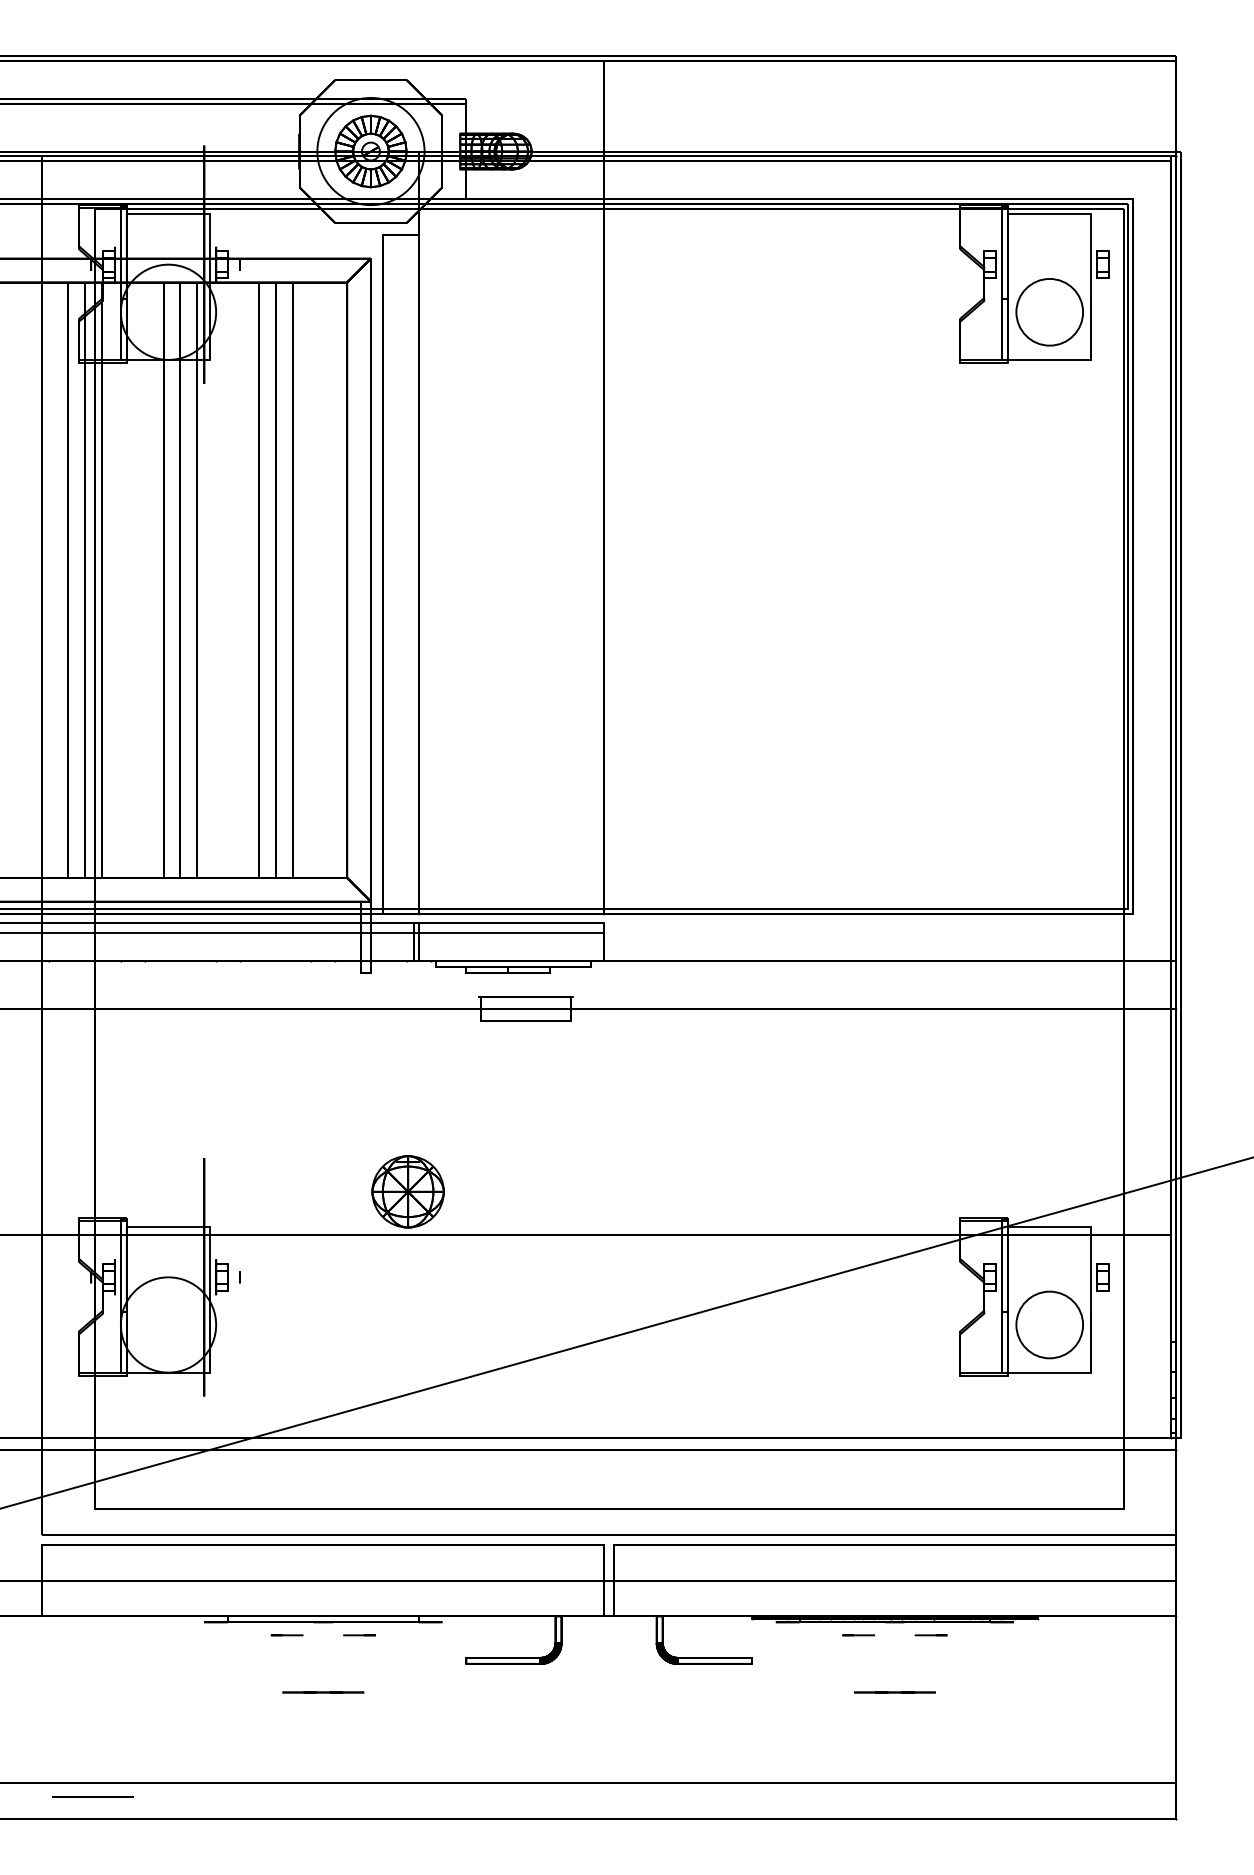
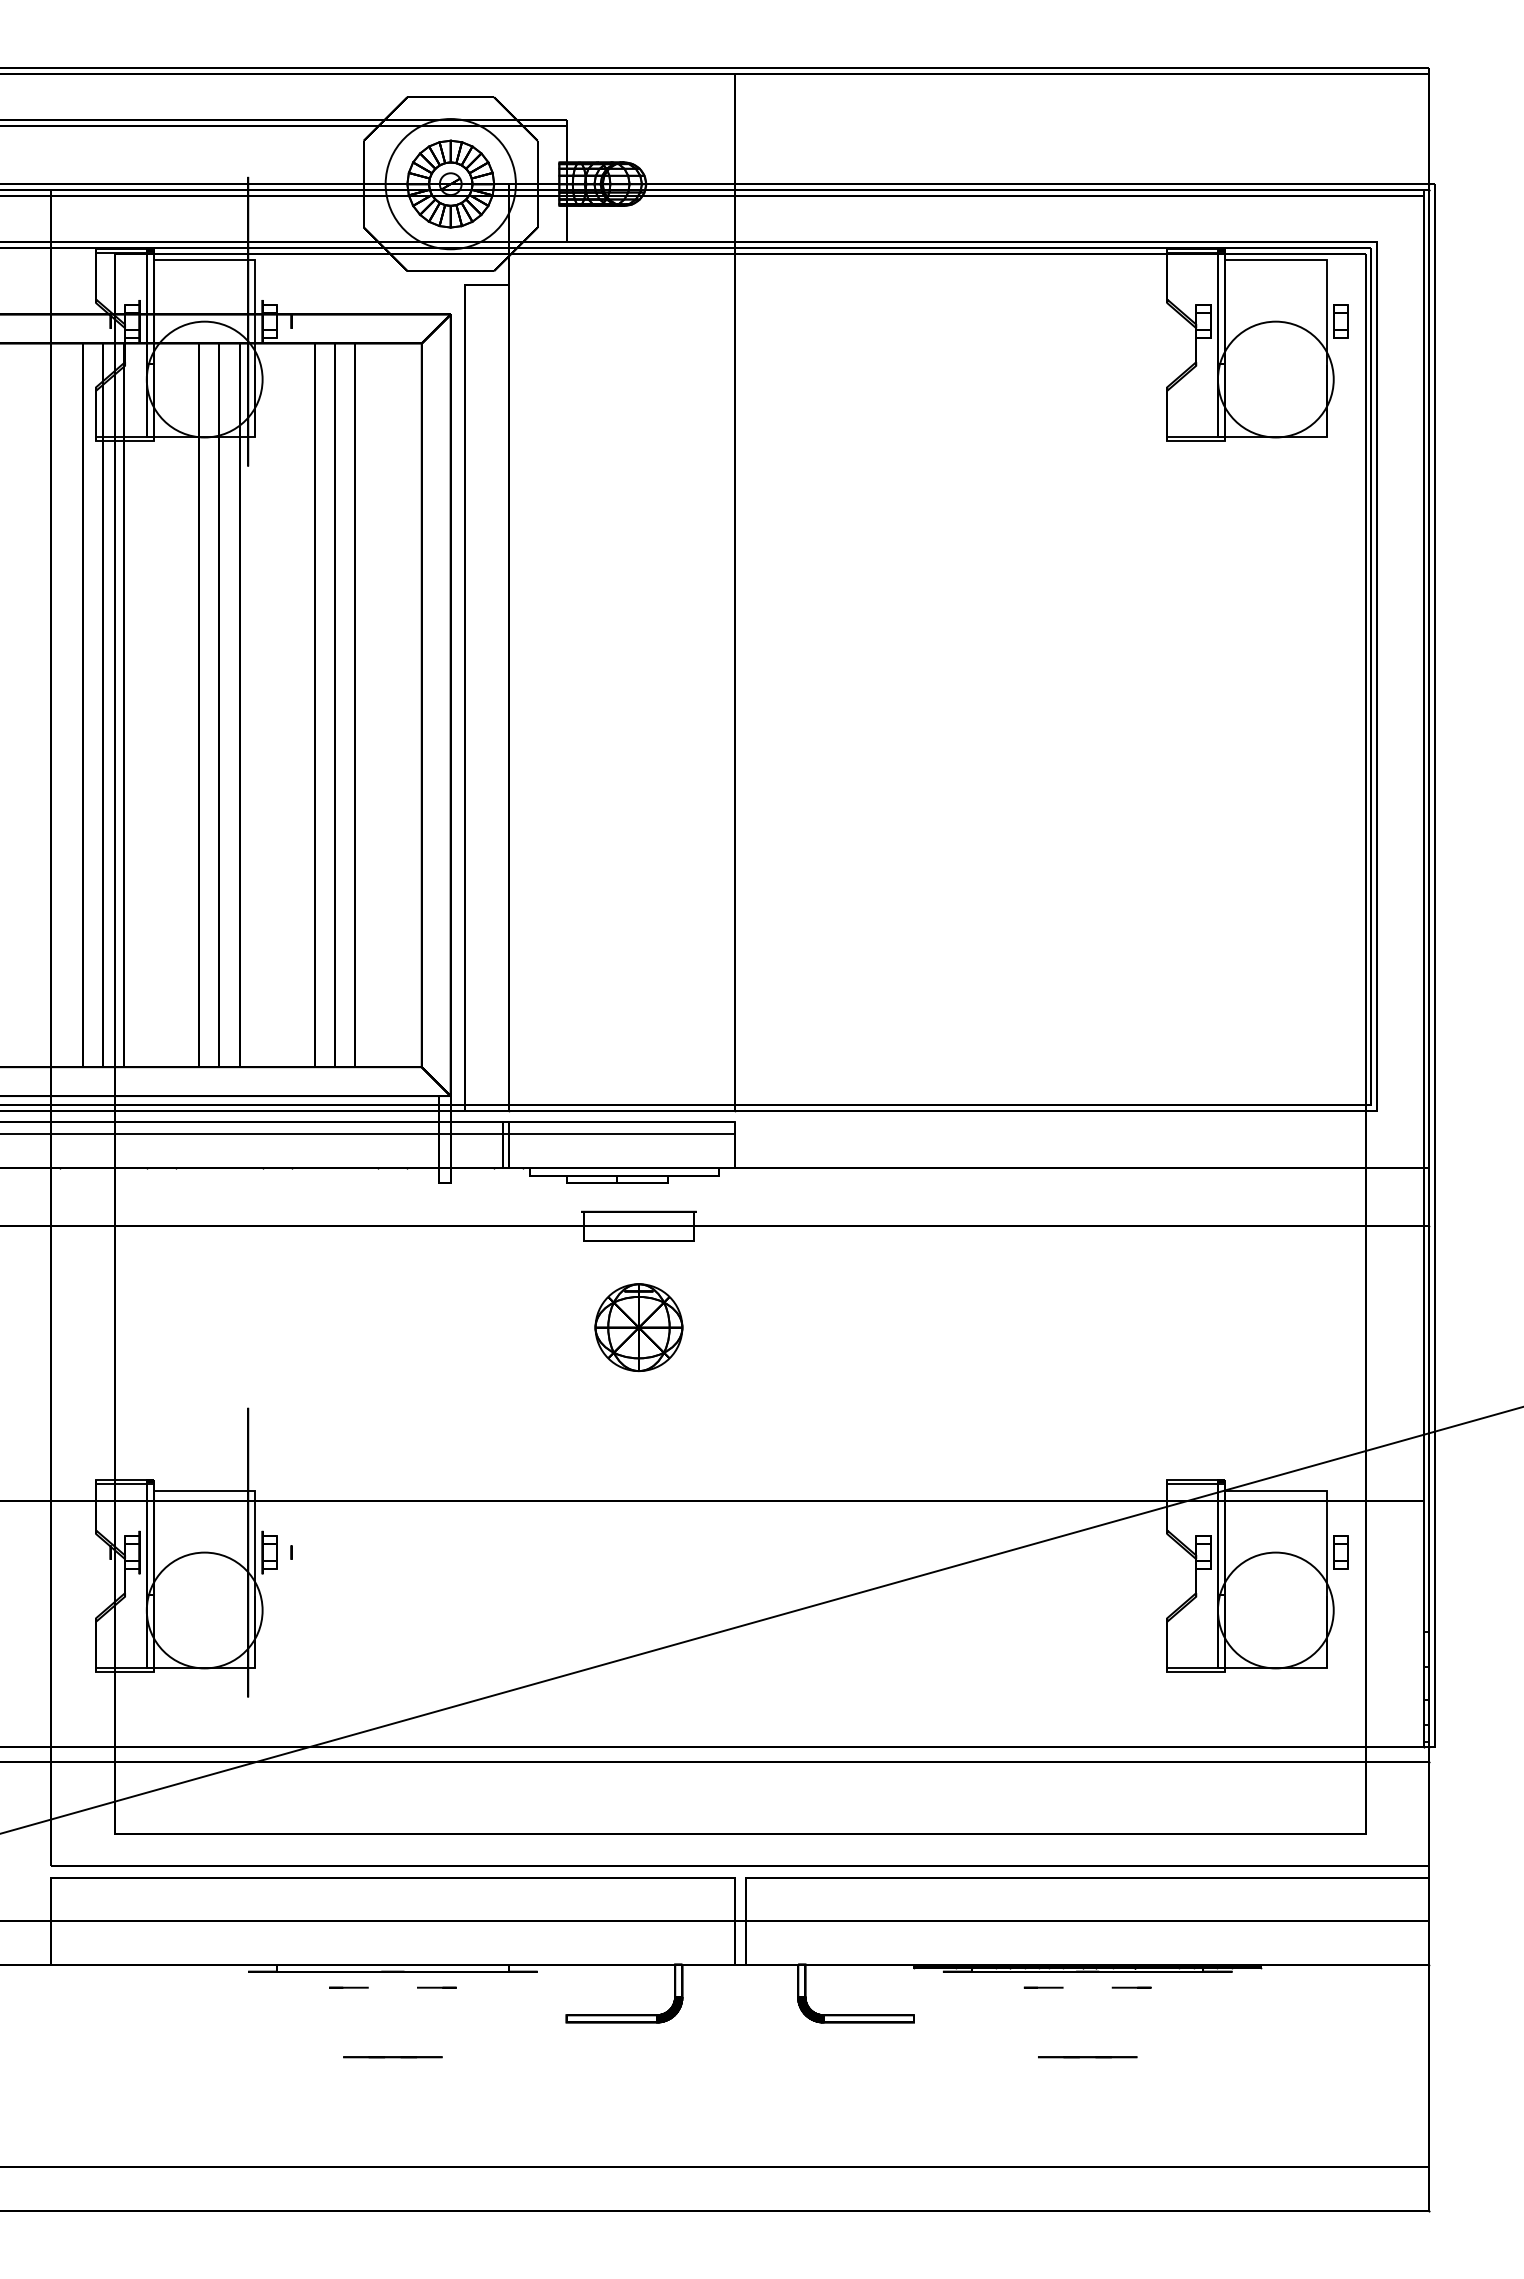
circle: (1049, 312) -> (1275, 379), size x1.43
part: (407, 1191) -> (638, 1327), moved
circle: (1049, 1324) -> (1275, 1610), size x1.43
line: (92, 1797) -> (112, 2184), removed

